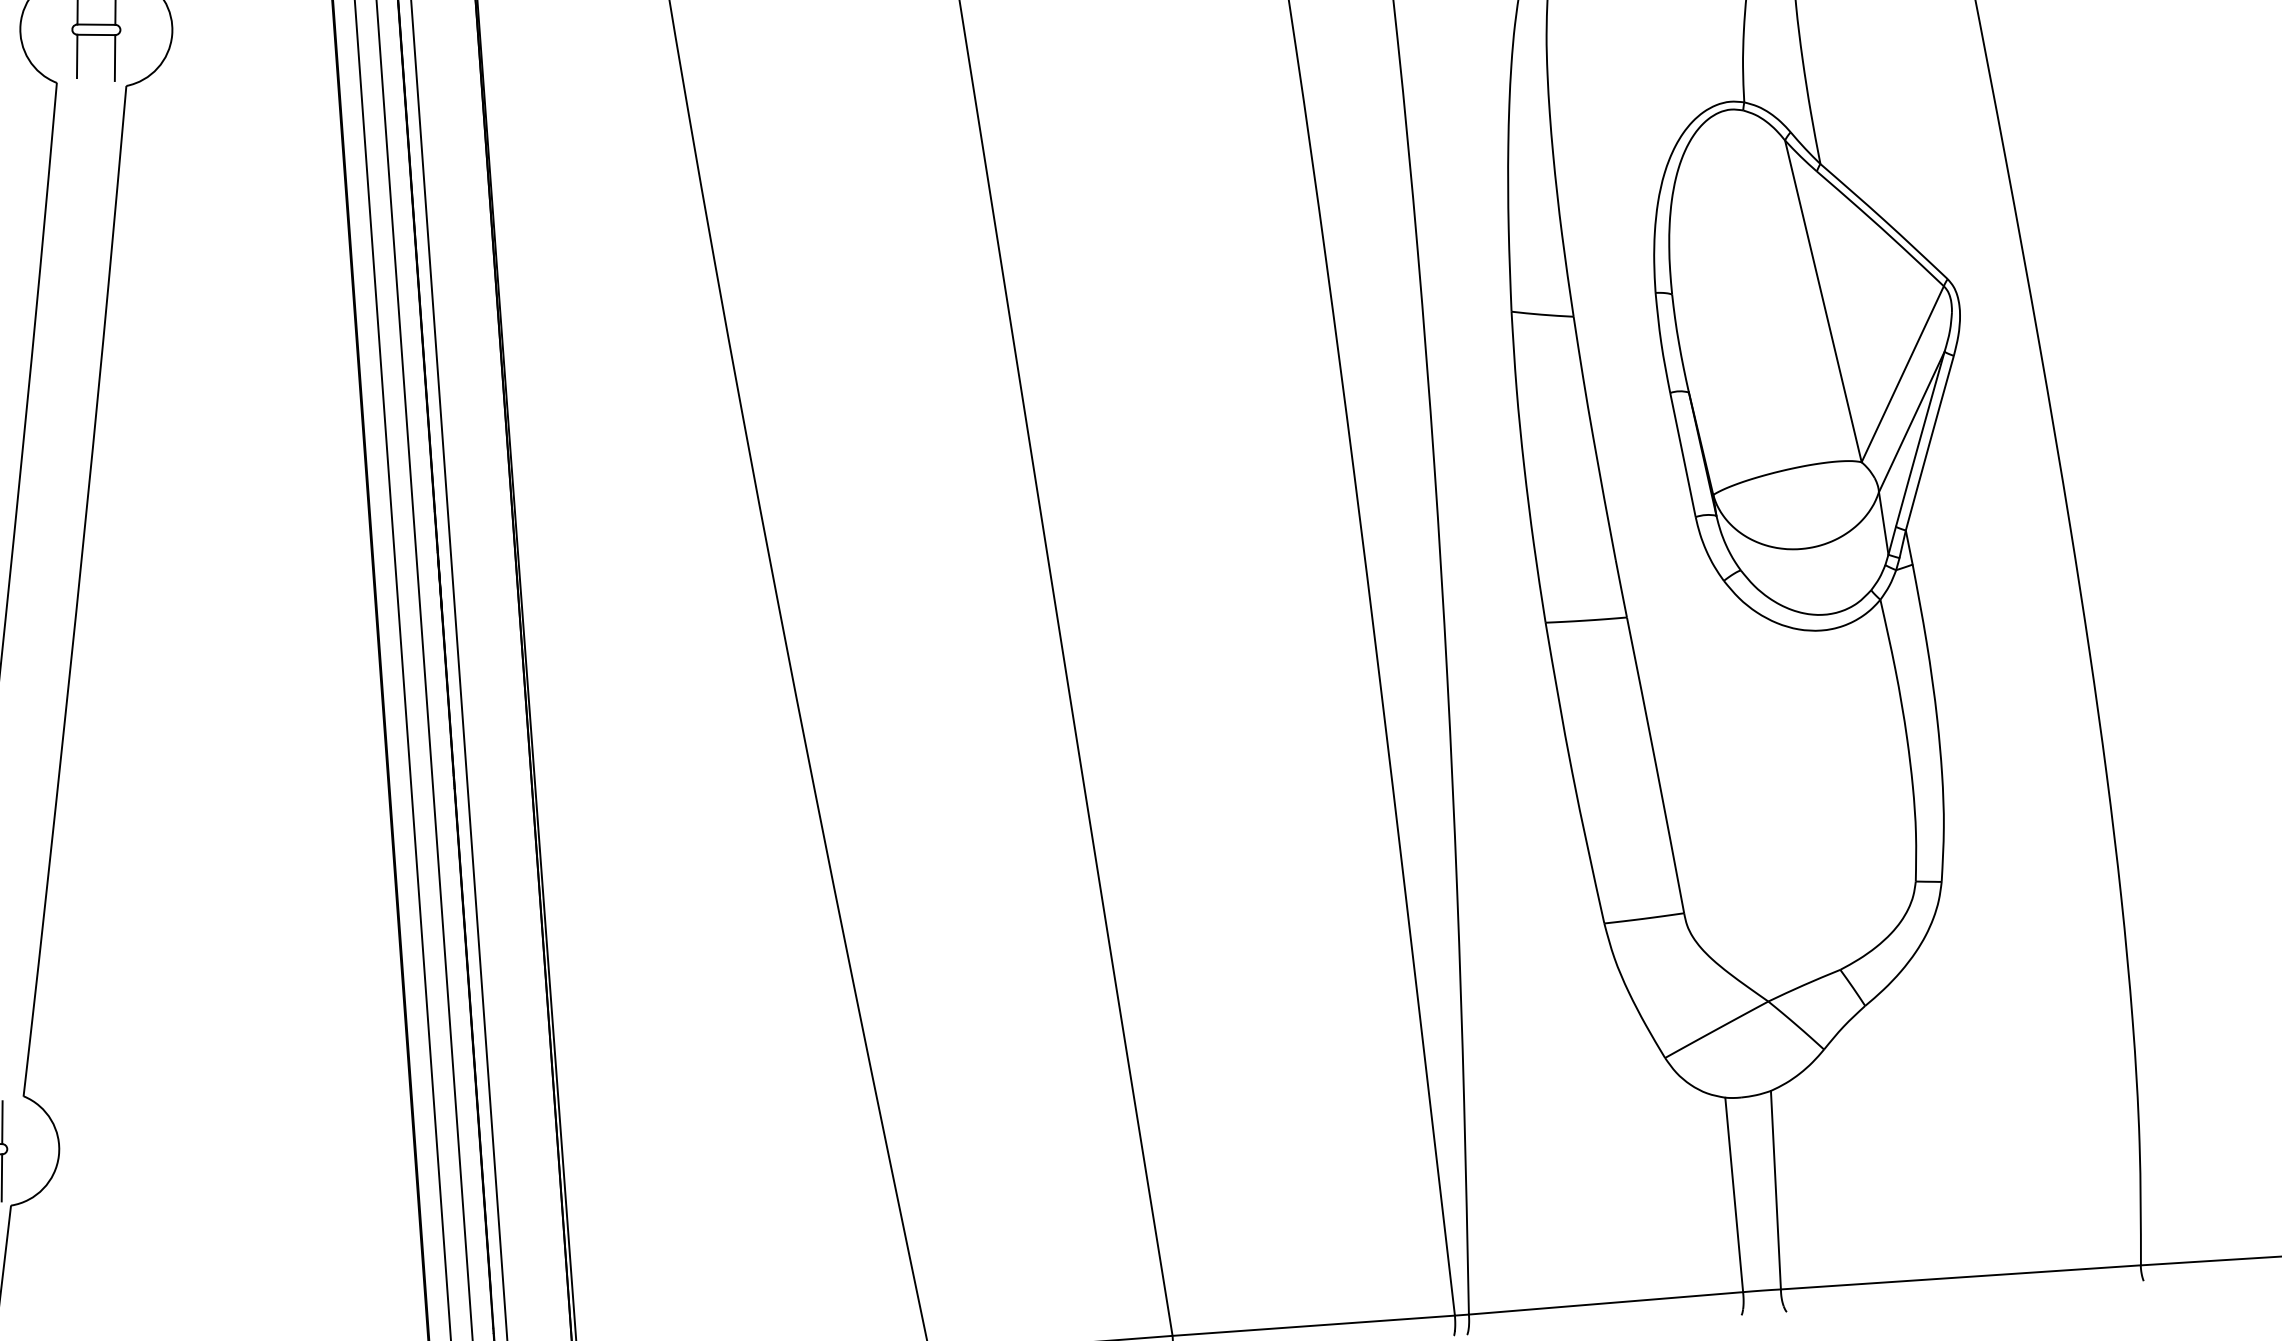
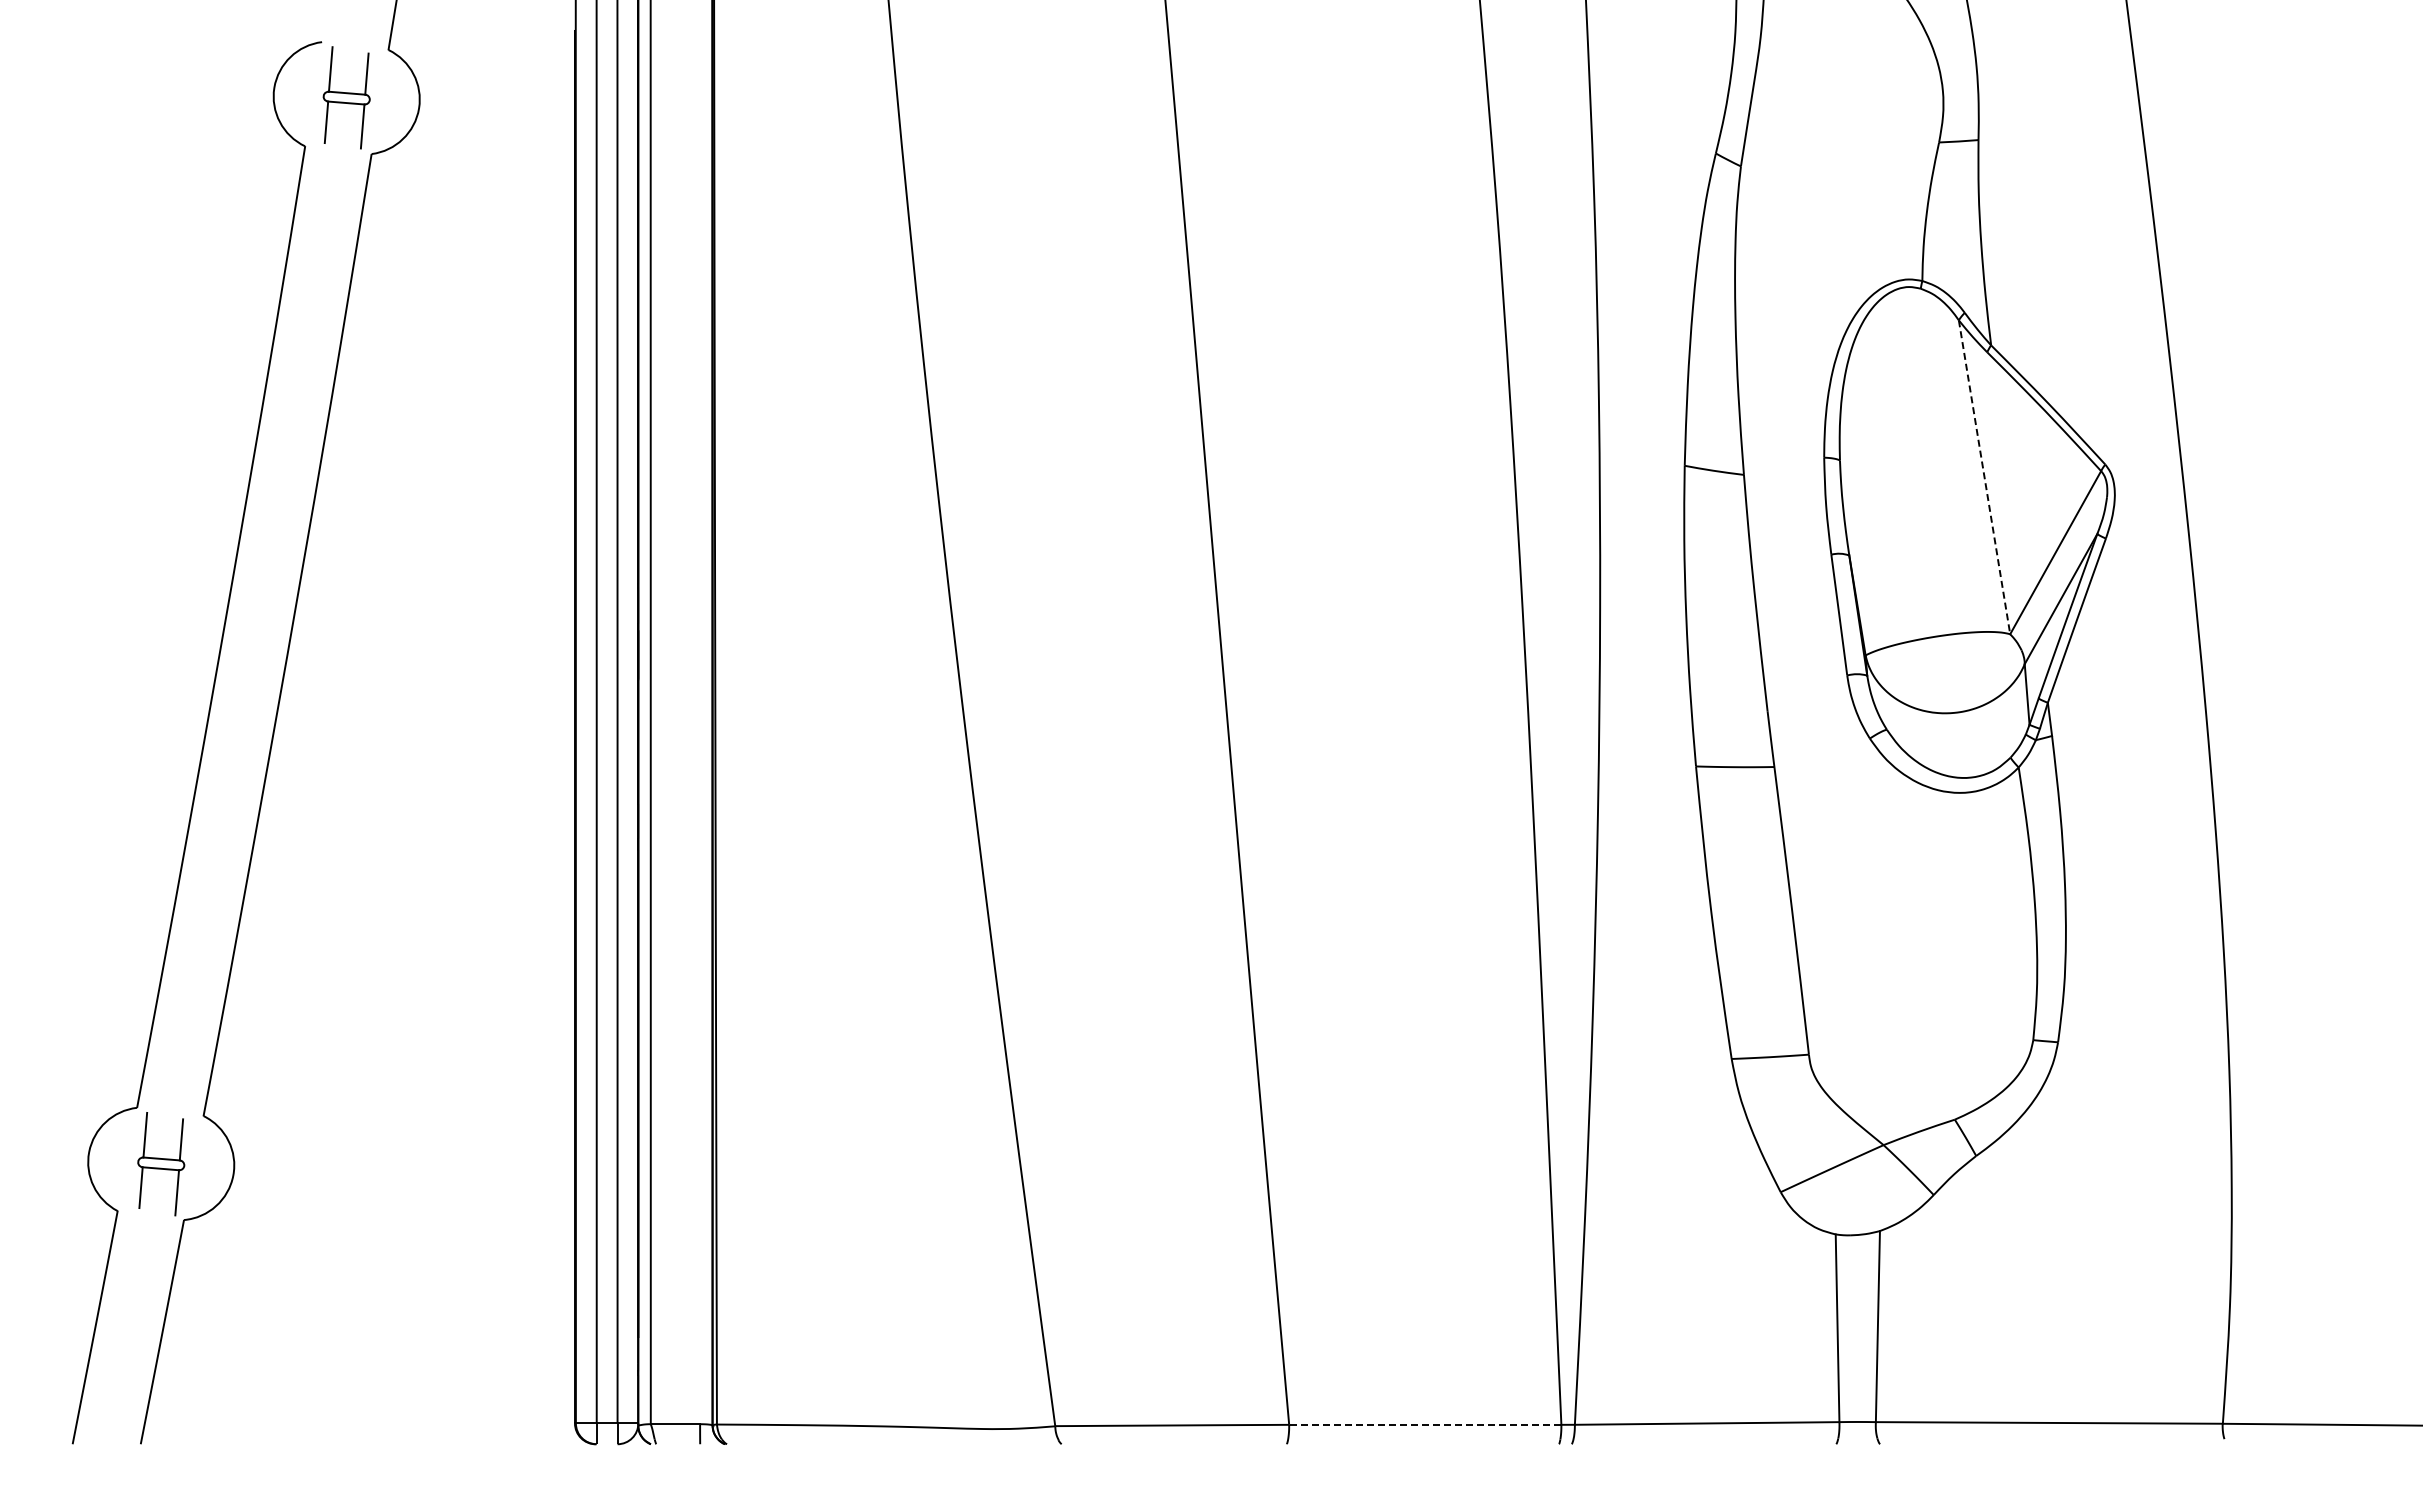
line: (1823, 301) -> (1984, 477), solid -> dashed
line: (1312, 1325) -> (1424, 1424), solid -> dashed

